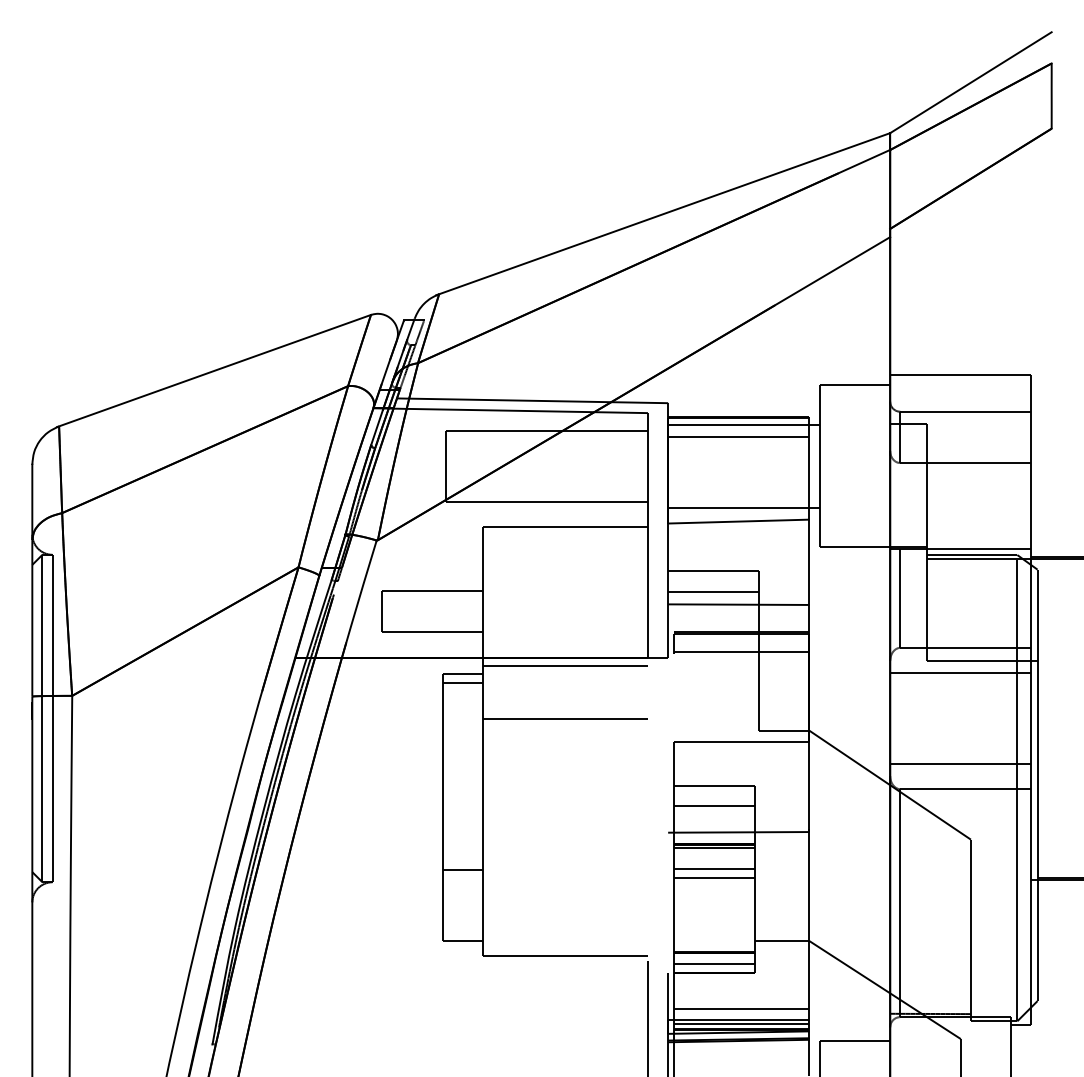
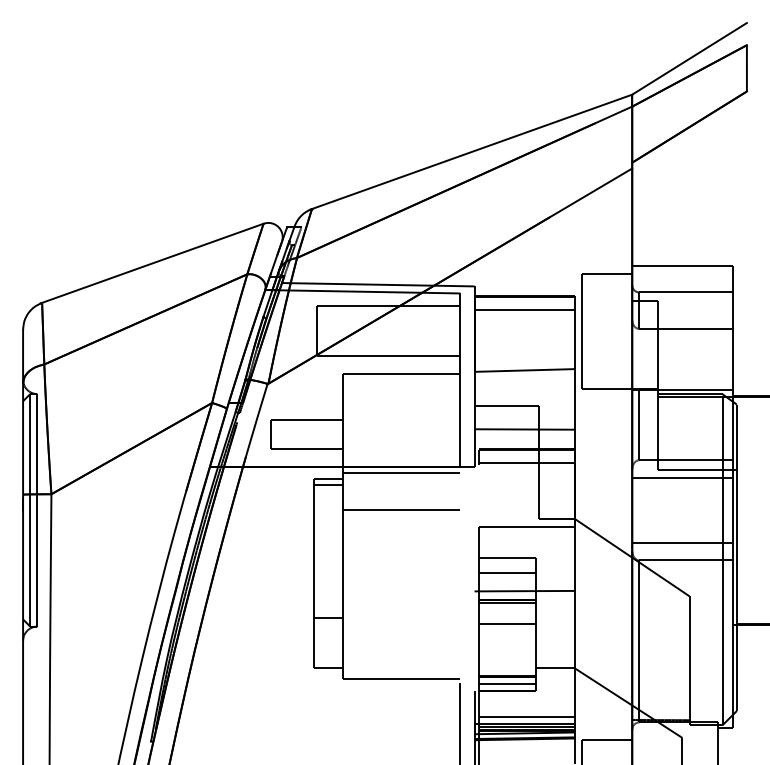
line: (744, 424) -> (528, 301), removed
line: (744, 507) -> (528, 360), removed
line: (713, 592) -> (506, 420), removed
line: (714, 869) -> (507, 617), removed

